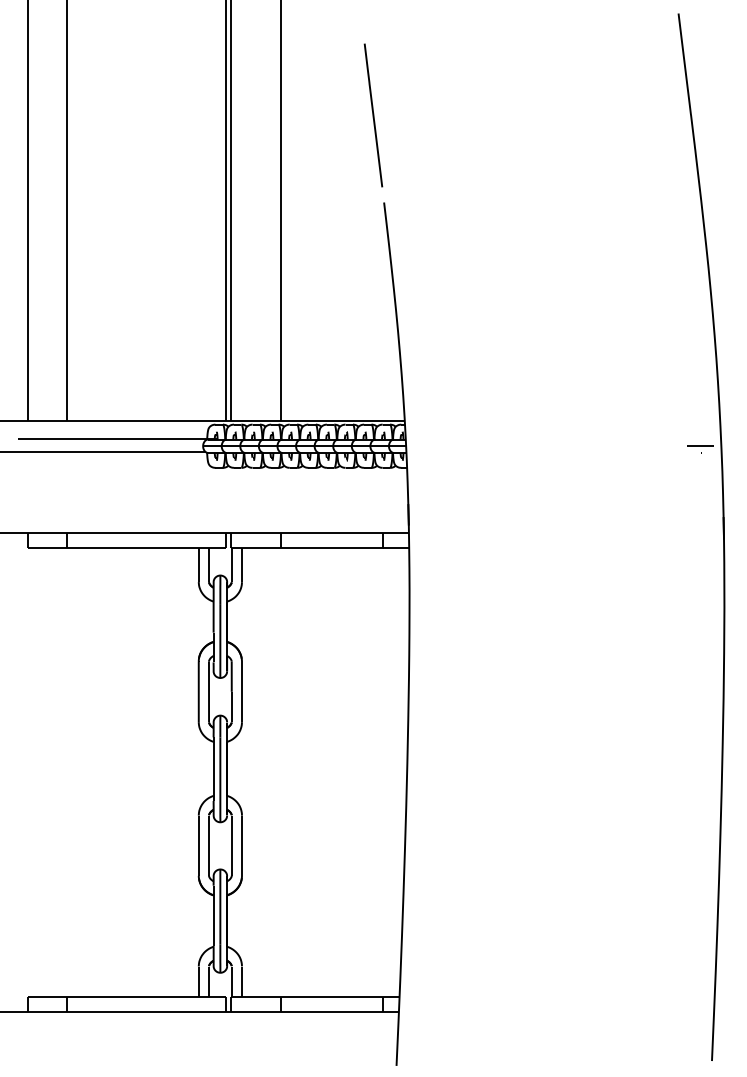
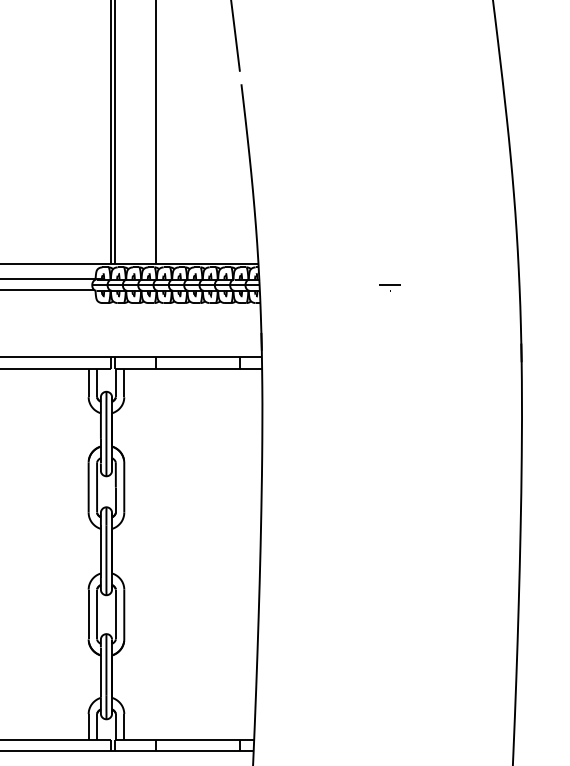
part: (700, 449) -> (390, 287), moved

